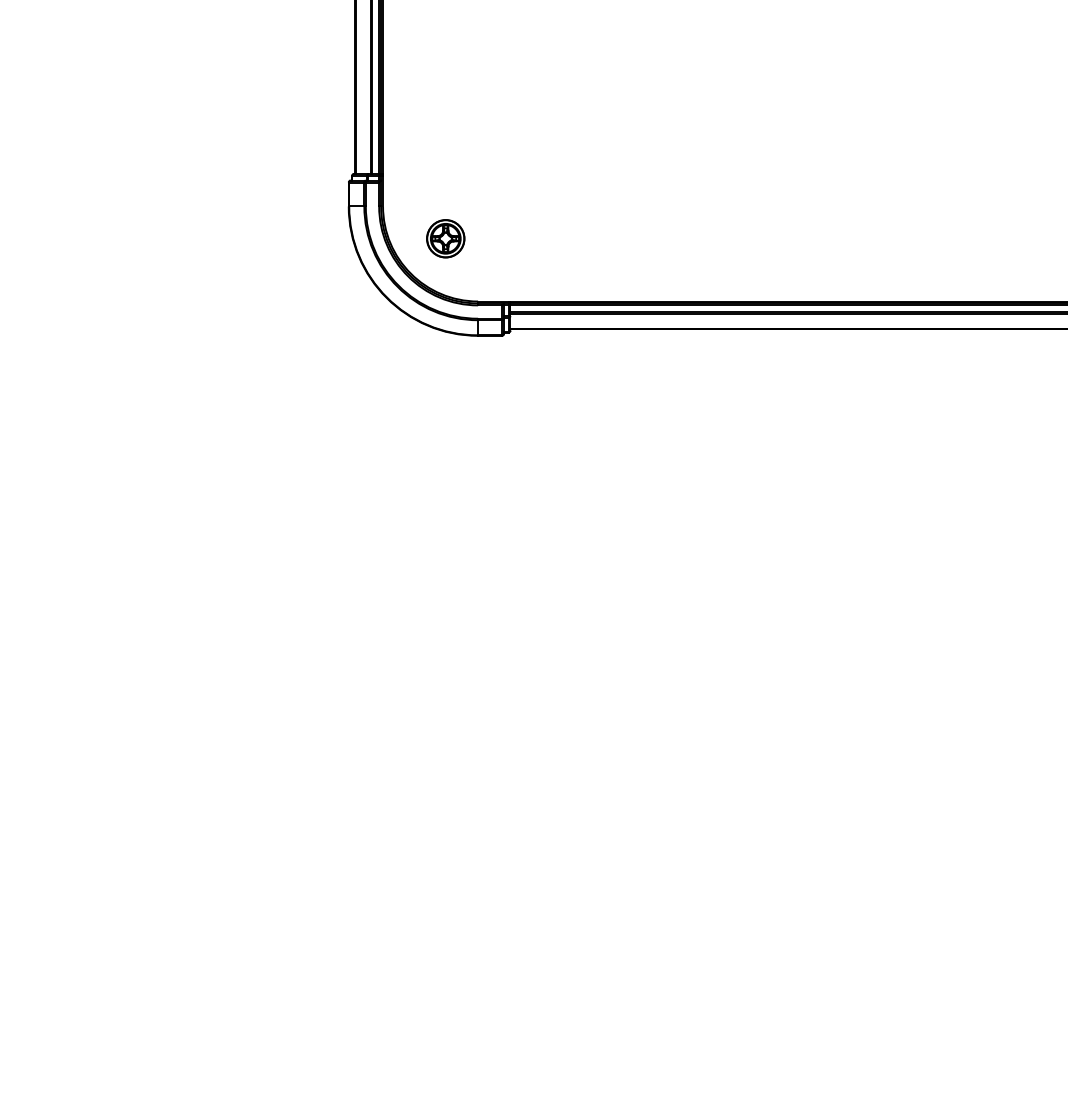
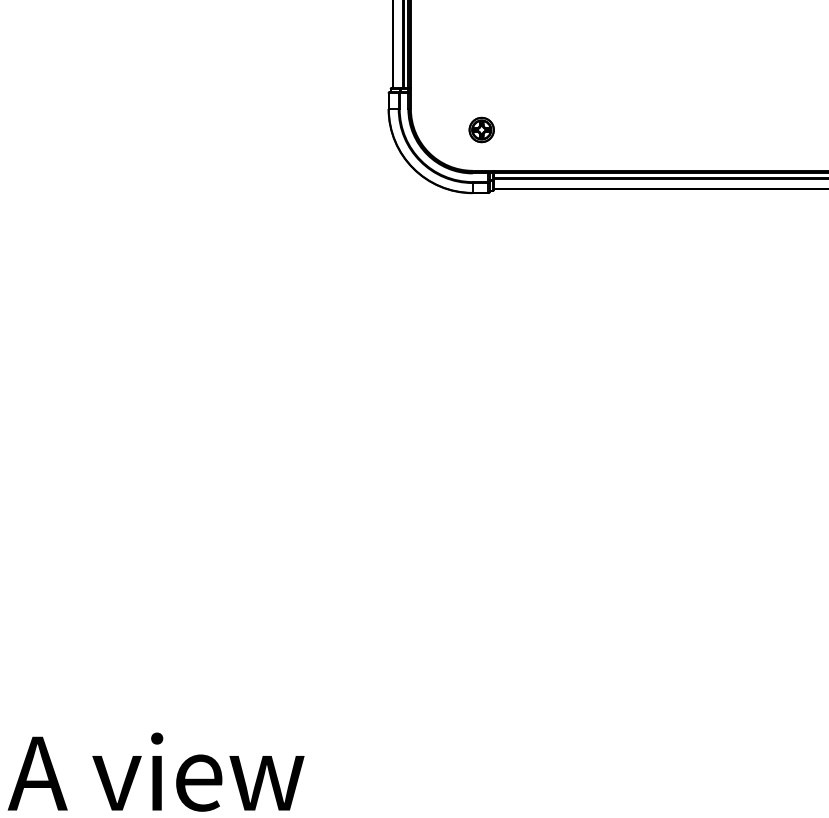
part: (445, 238) -> (481, 129), moved

